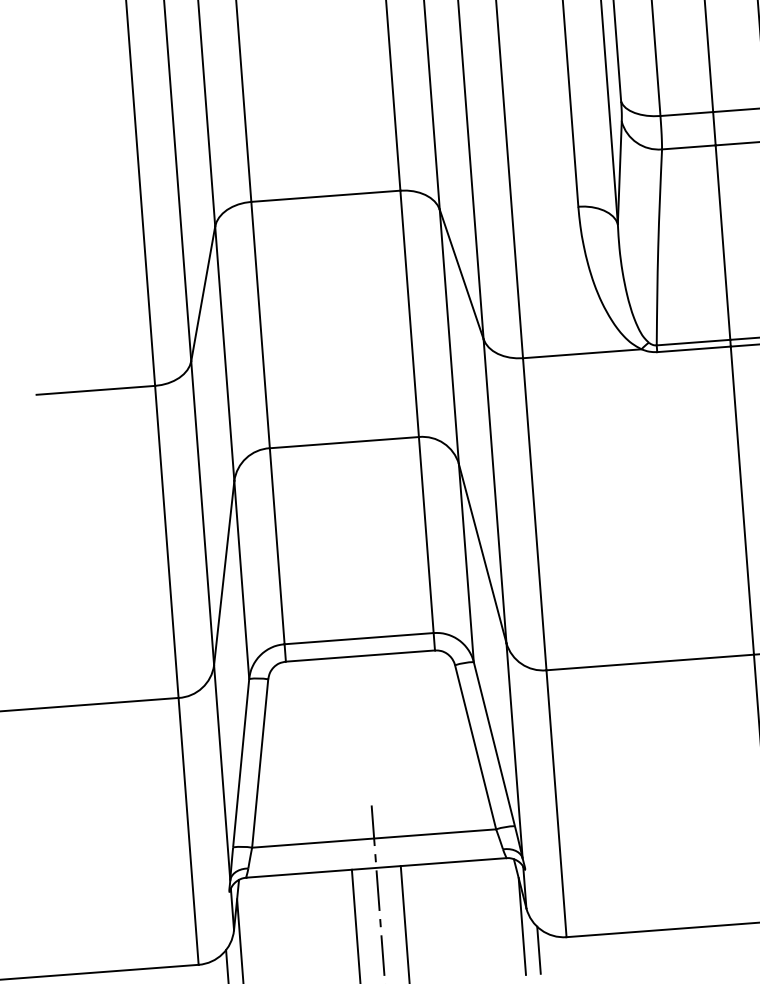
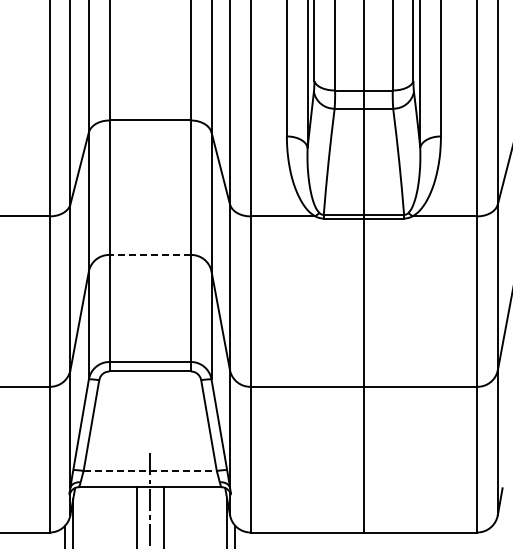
line: (344, 441) -> (150, 254), solid -> dashed
line: (374, 839) -> (150, 471), solid -> dashed

